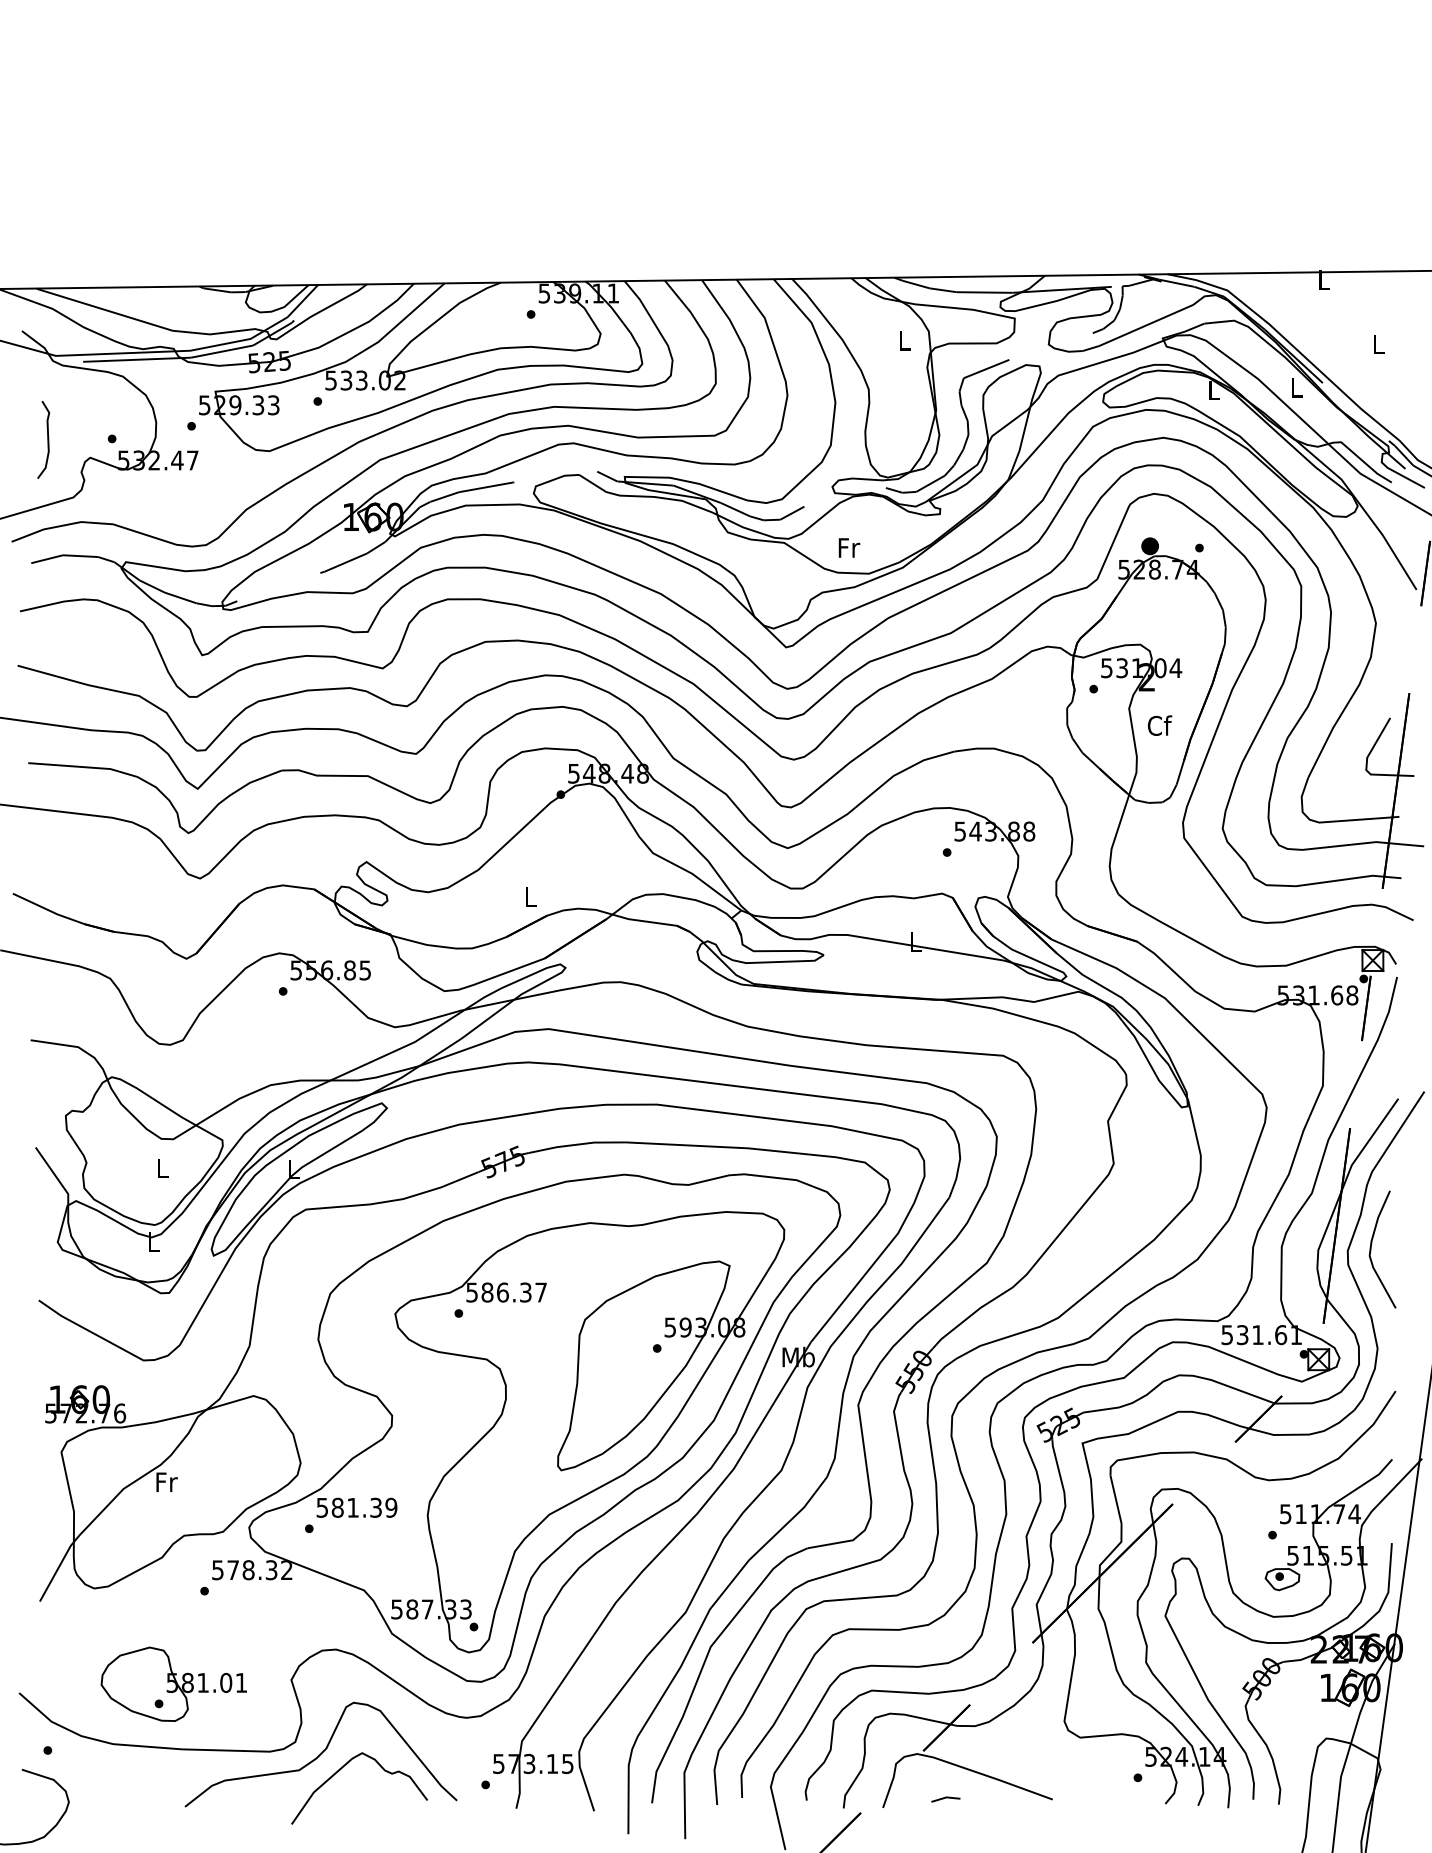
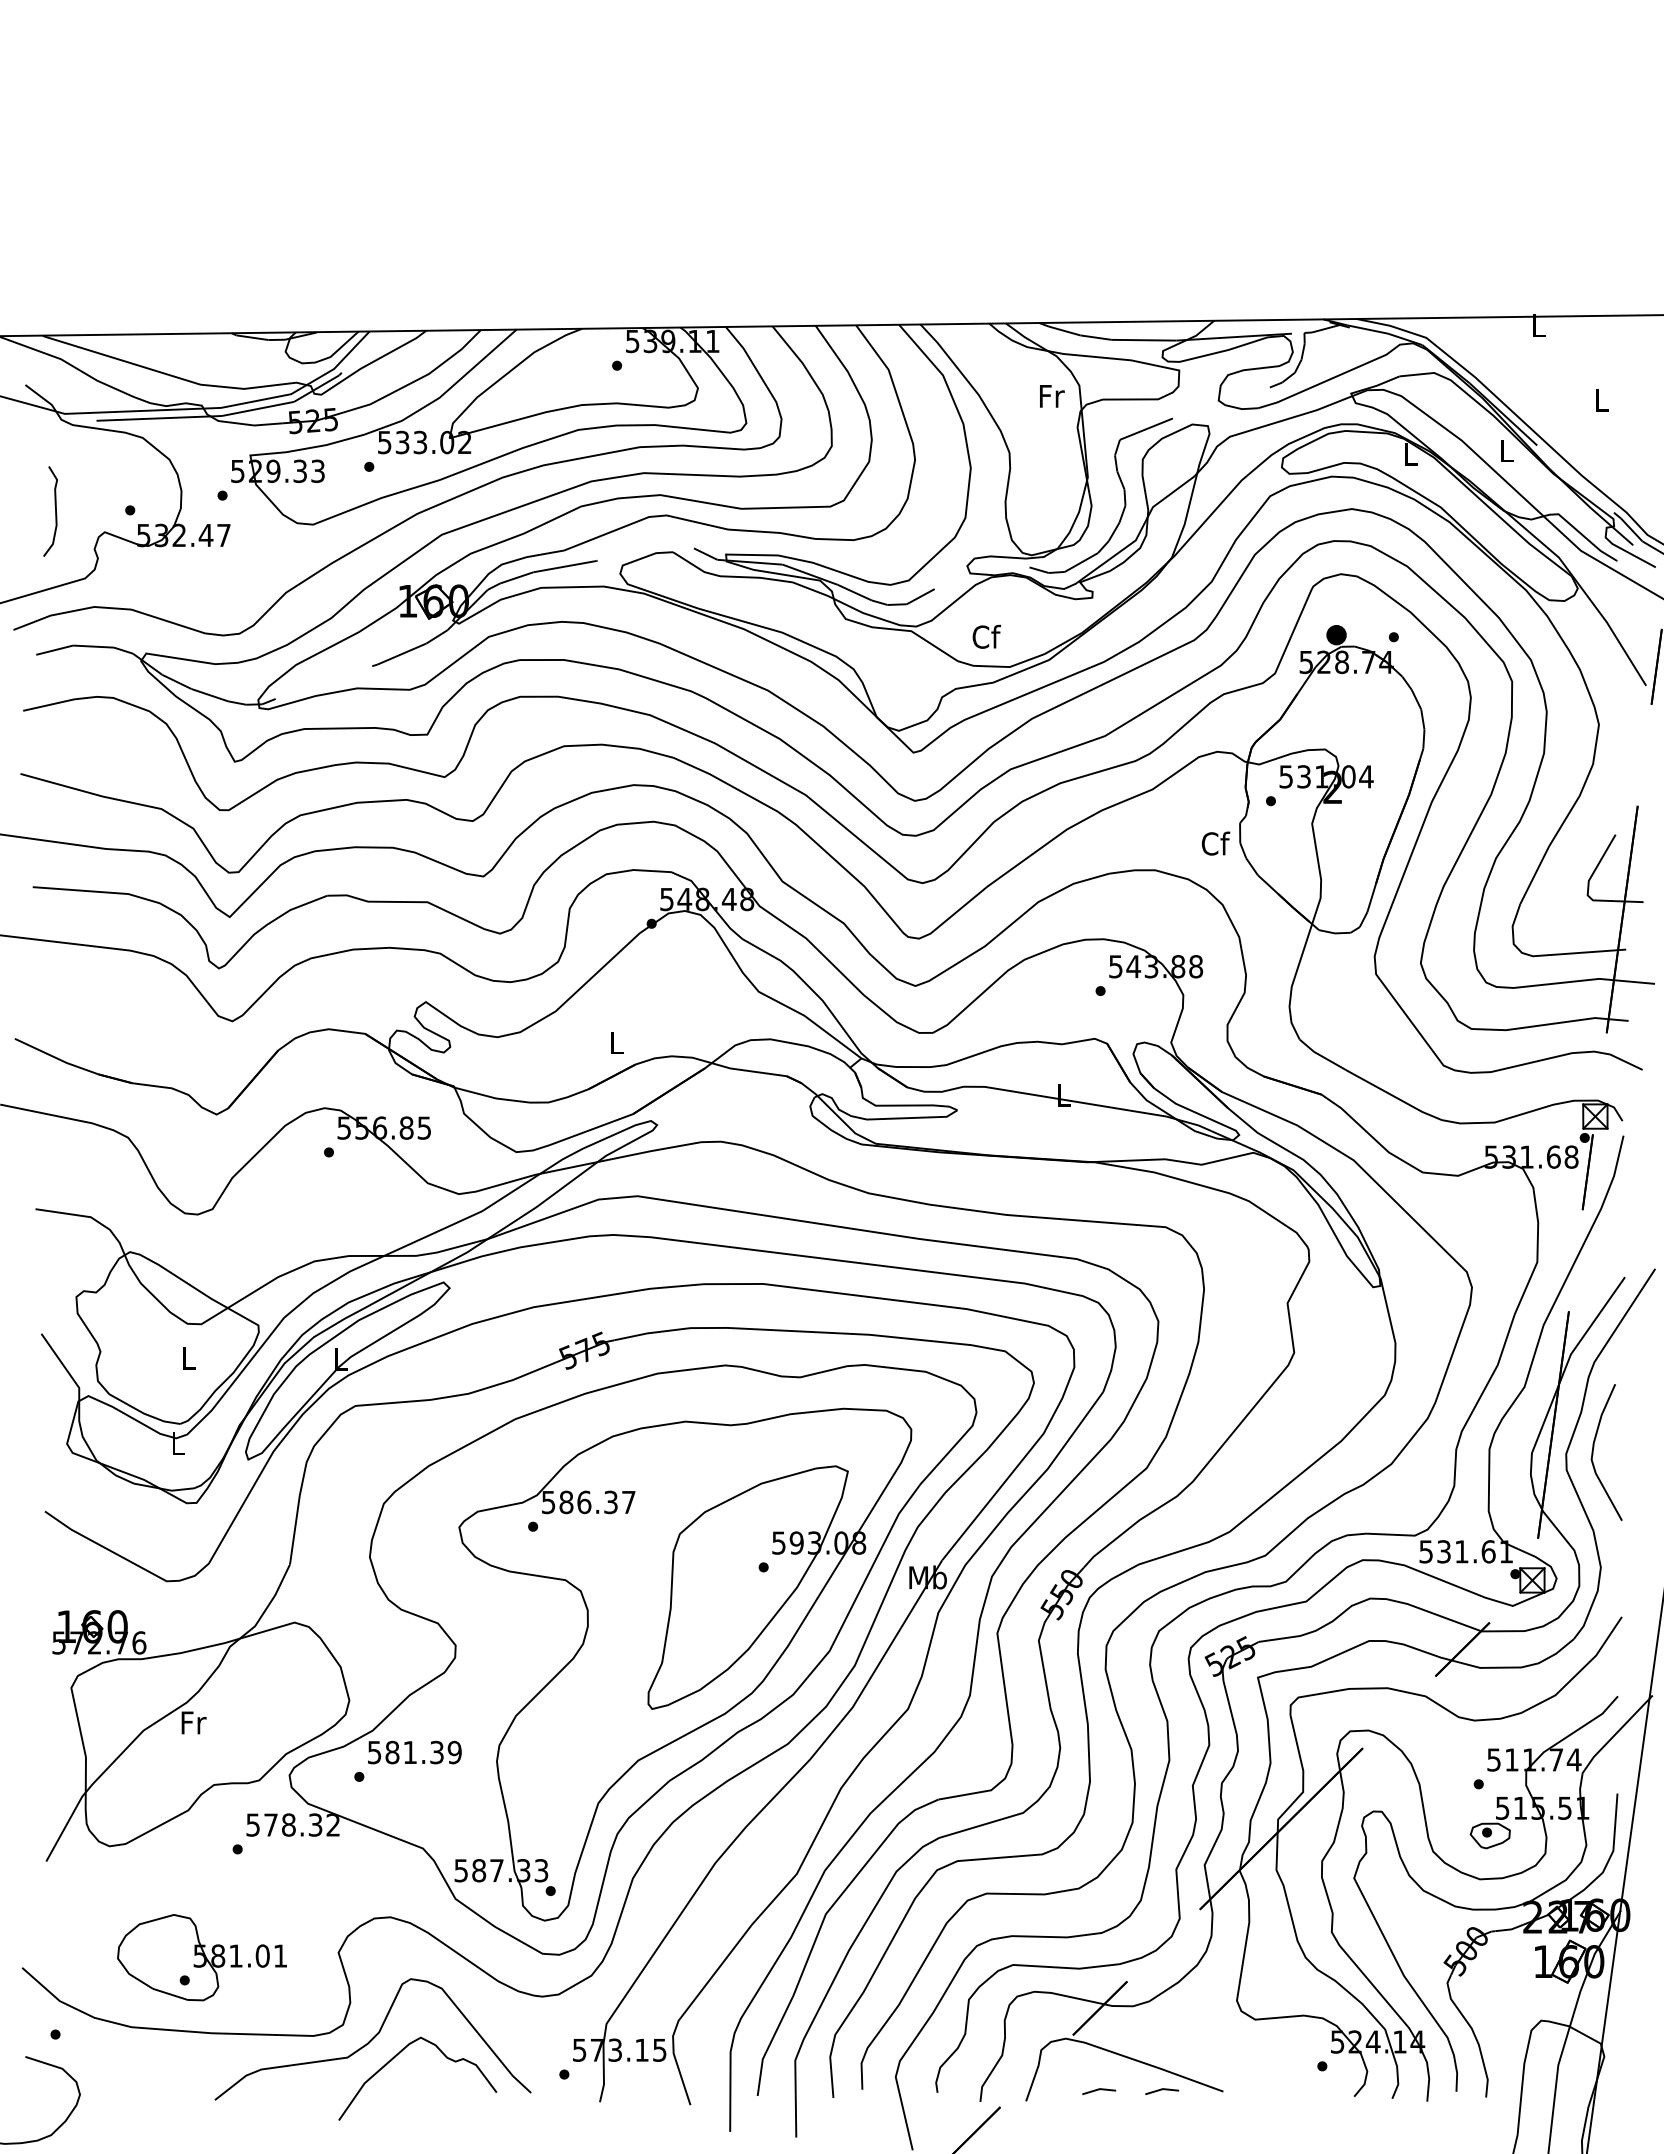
text: (905, 340) -> (1052, 396), L -> Fr
text: (848, 547) -> (986, 636), Fr -> Cf
text: (1160, 725) -> (1216, 843), moved
line: (1000, 1798) -> (1162, 2090), added

